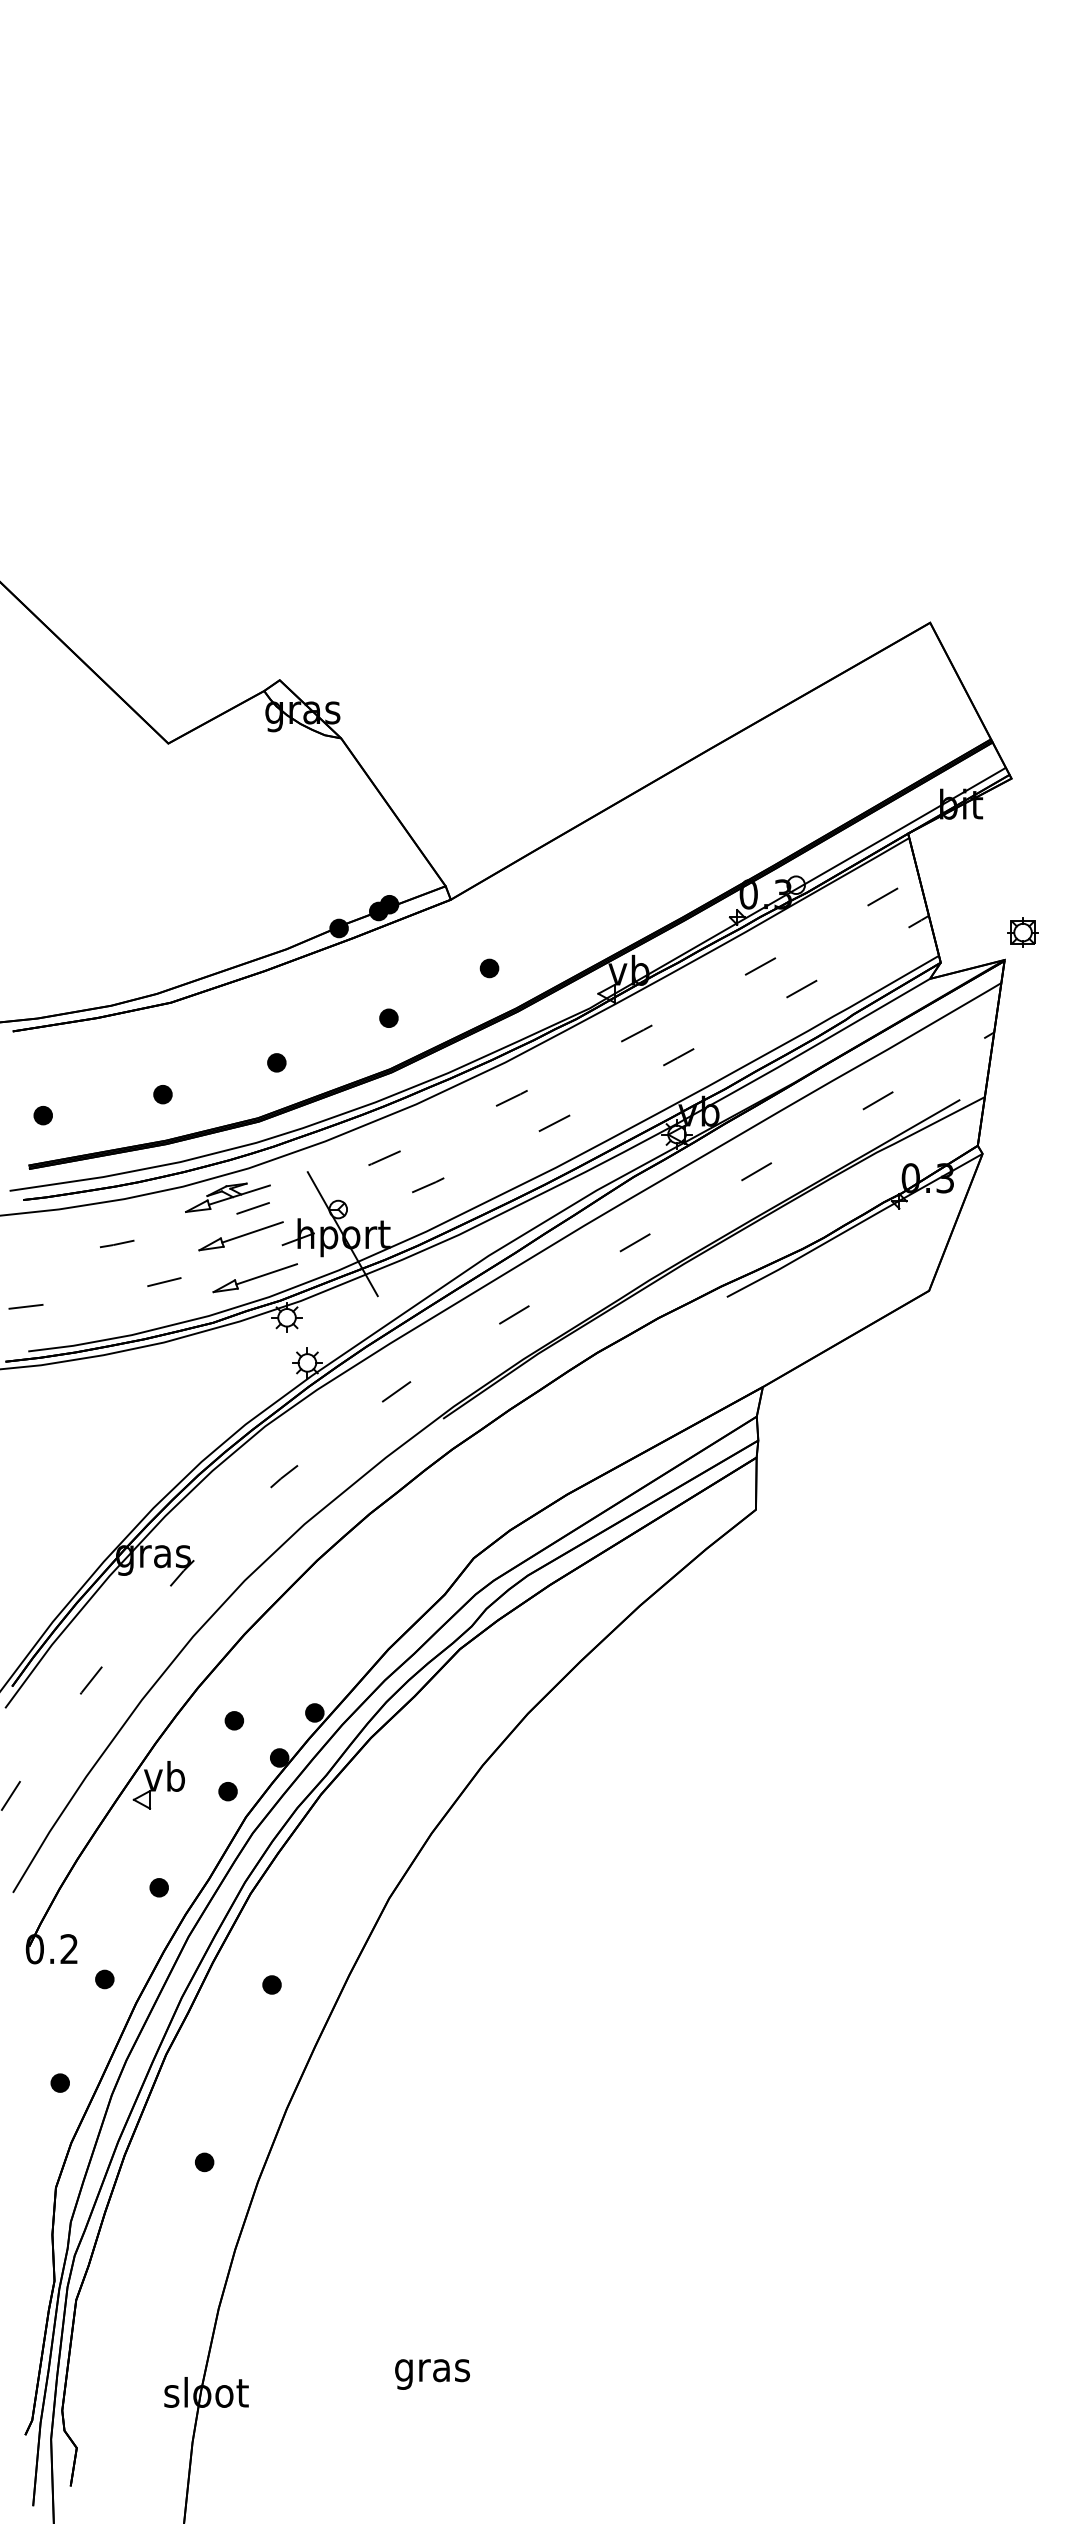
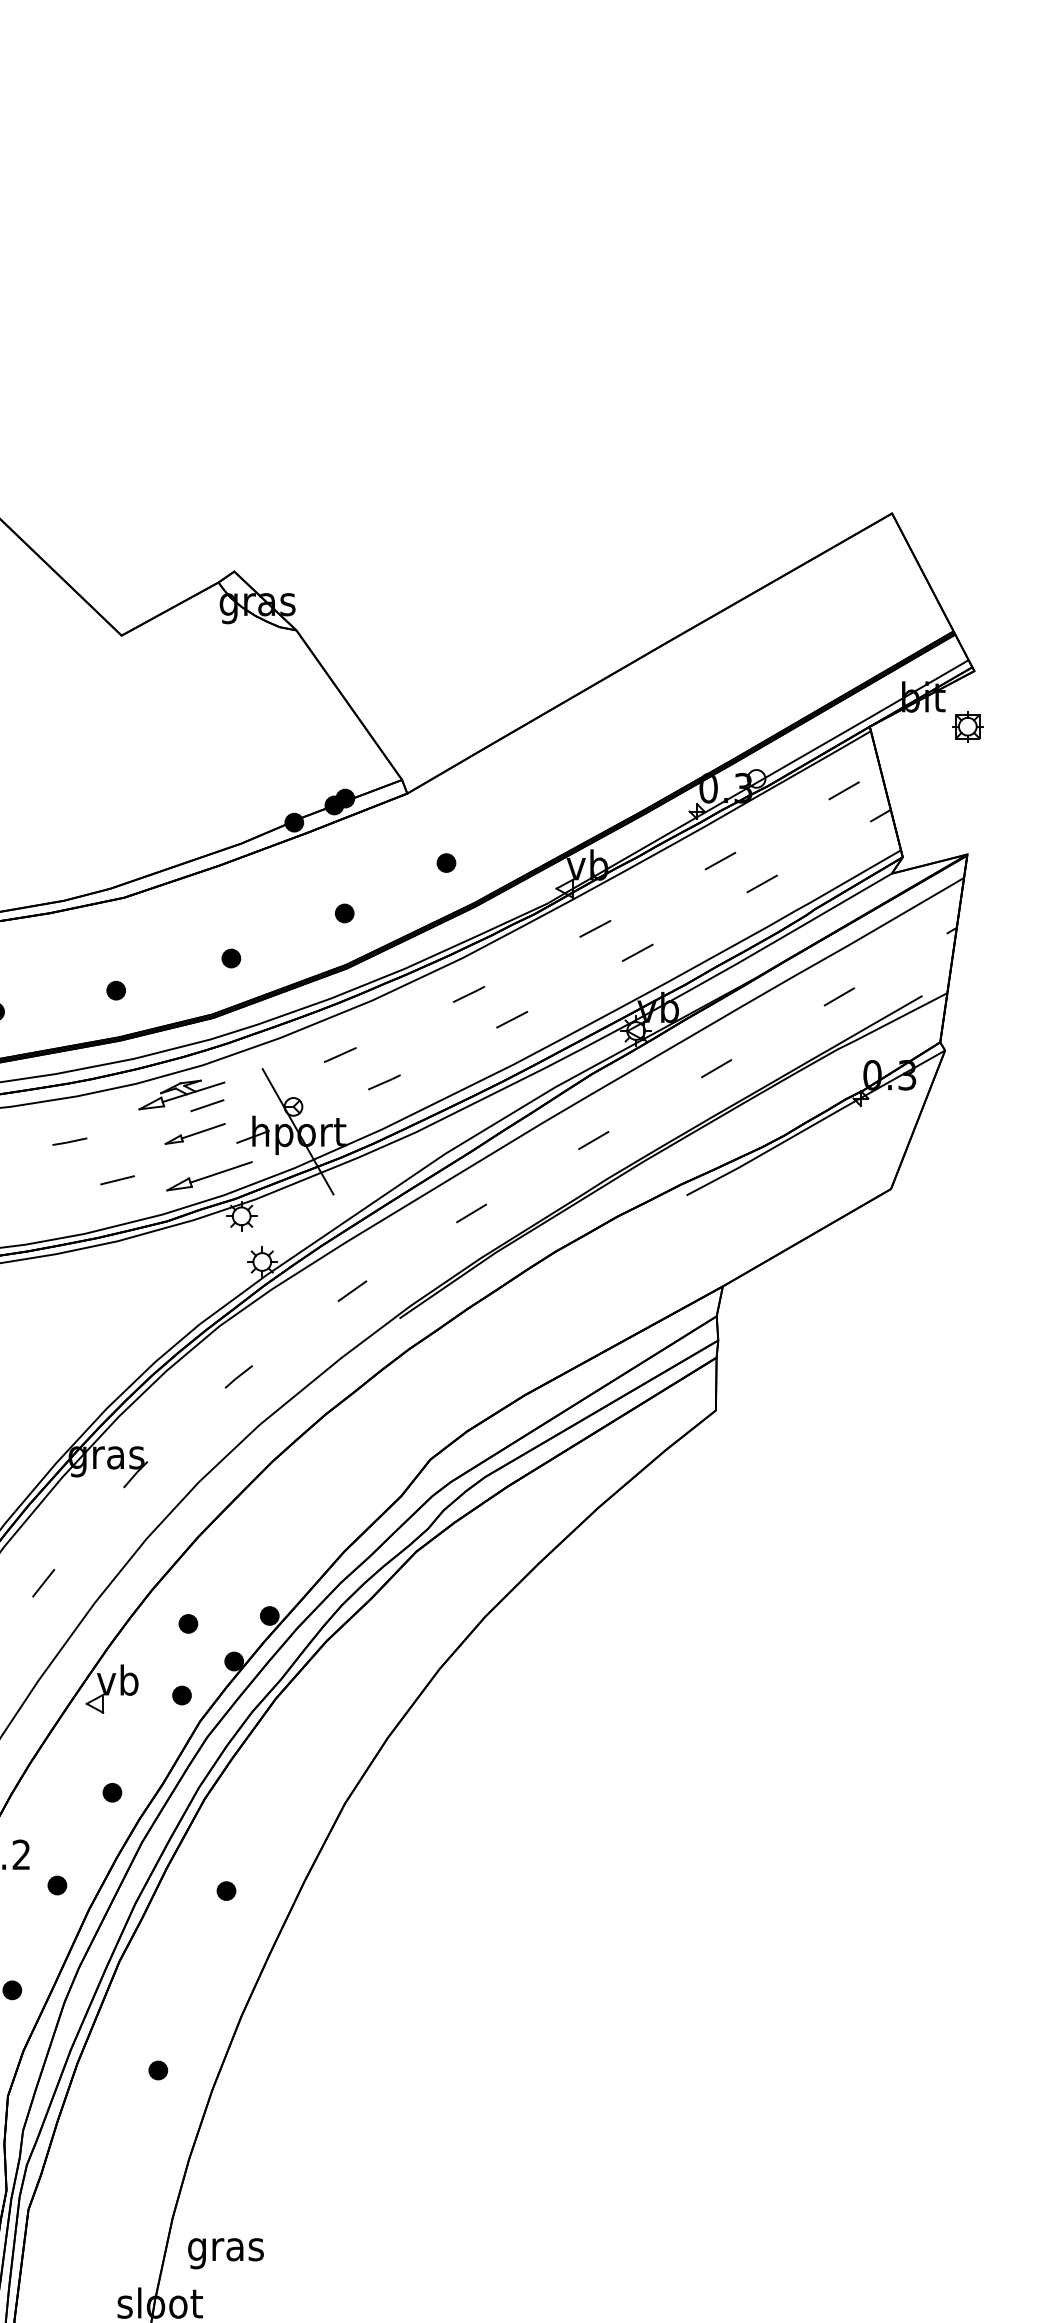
part: (1022, 932) -> (967, 726), moved
part: (240, 1236) -> (194, 1134), size x0.7
text: (432, 2374) -> (225, 2253), moved

